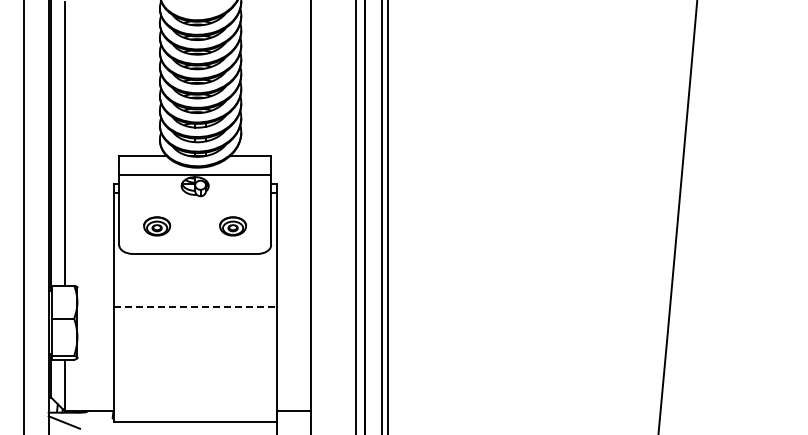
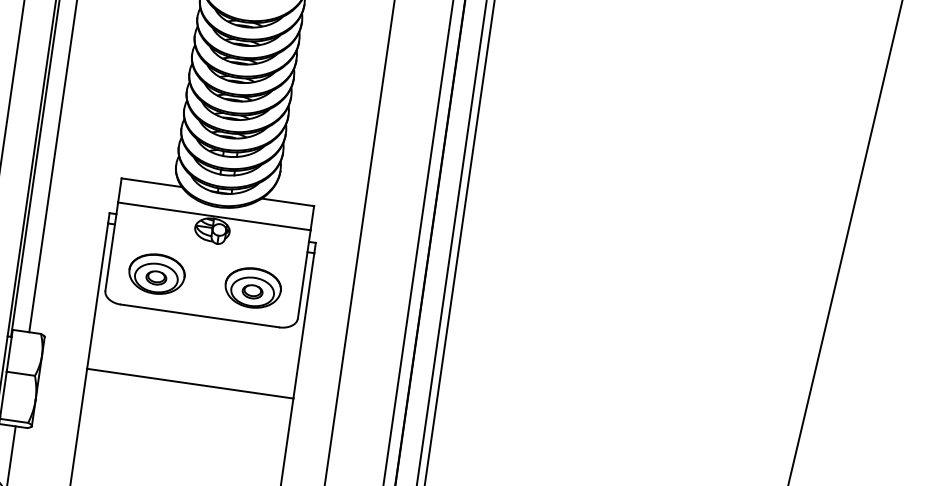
part: (156, 226) -> (156, 274), size x1.67
part: (232, 226) -> (252, 288), size x1.67
line: (195, 307) -> (190, 383), dashed -> solid

